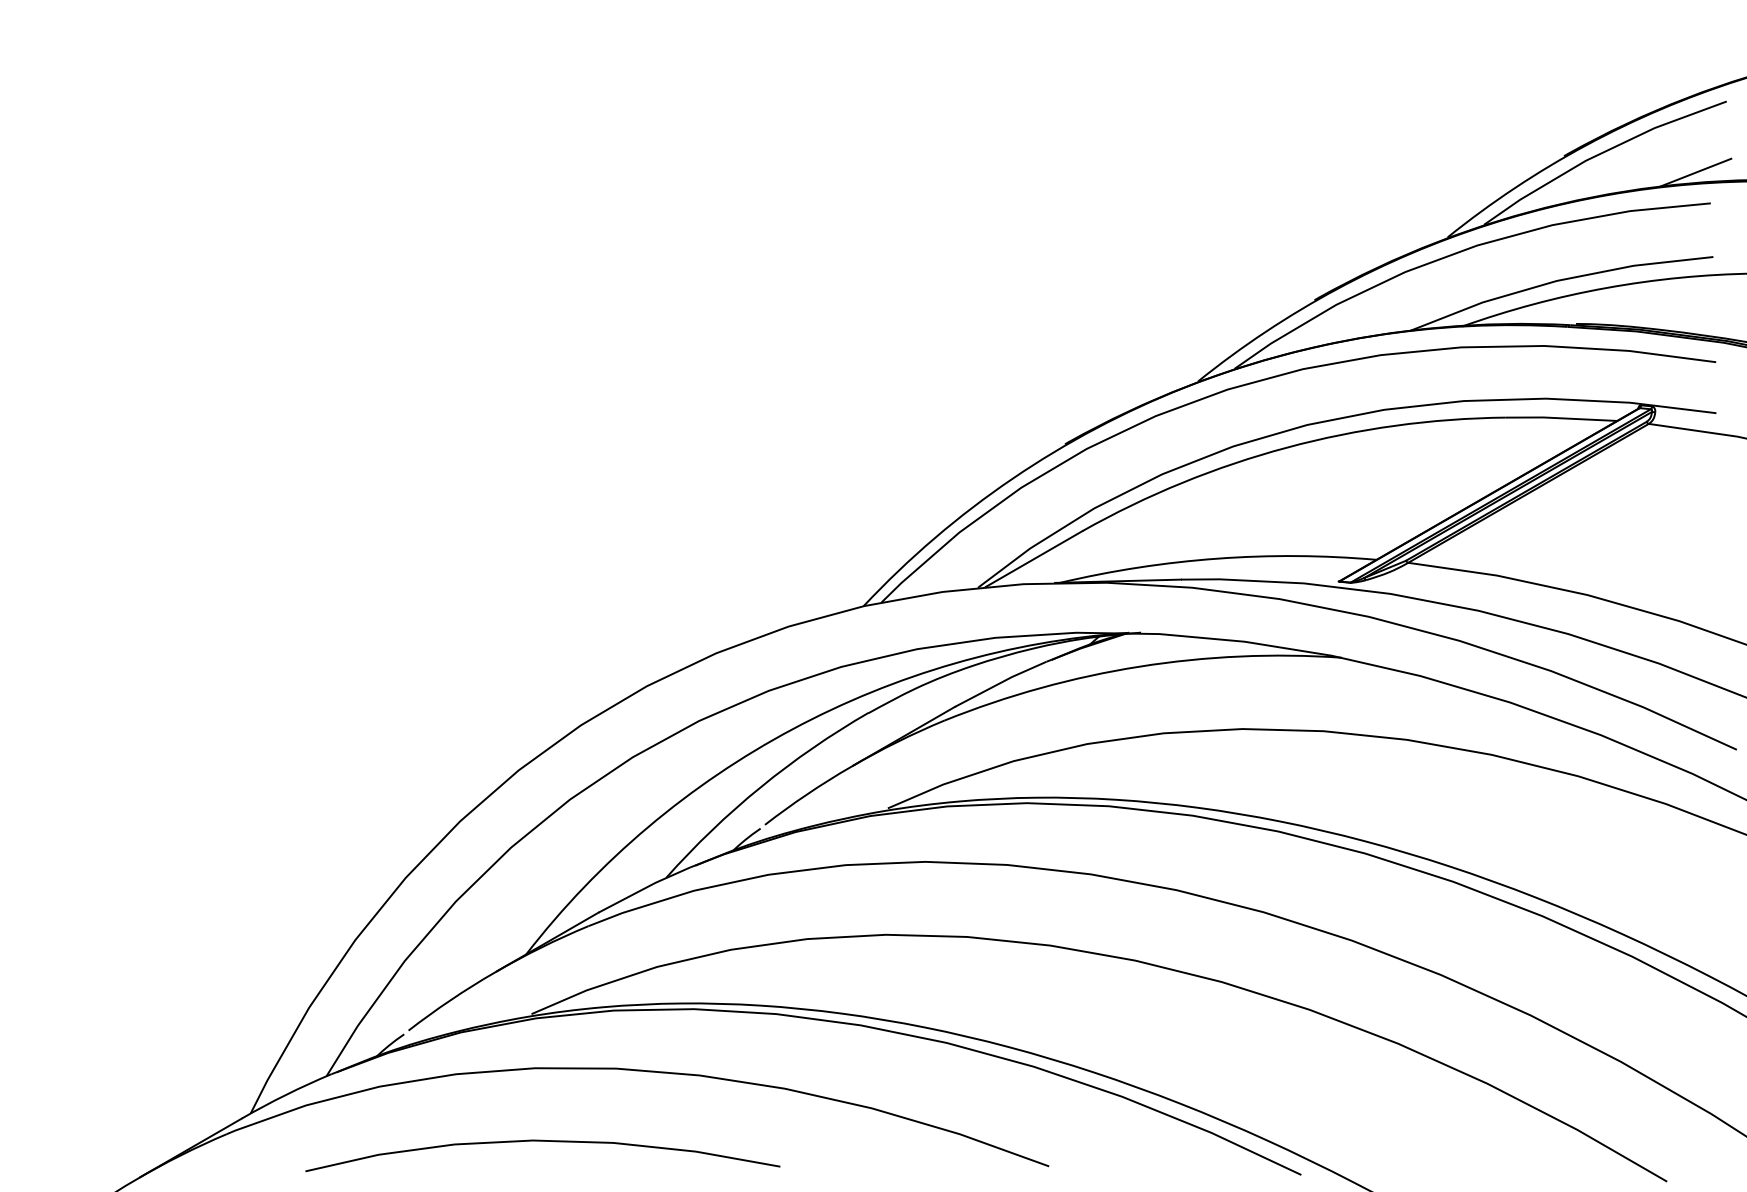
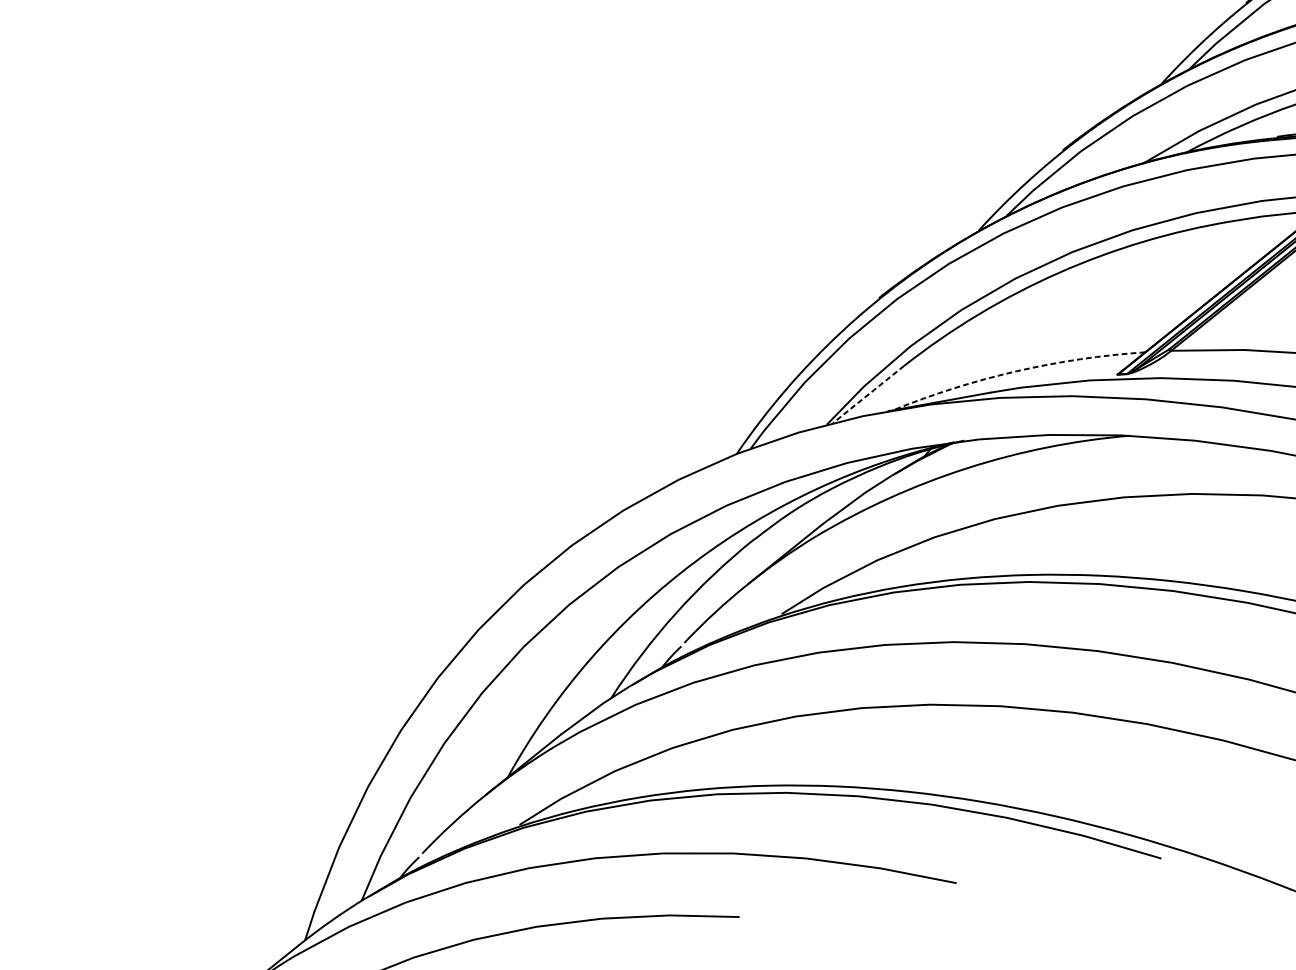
arc: (1217, 558) -> (1016, 371), solid -> dashed
line: (1034, 559) -> (868, 394), solid -> dashed

